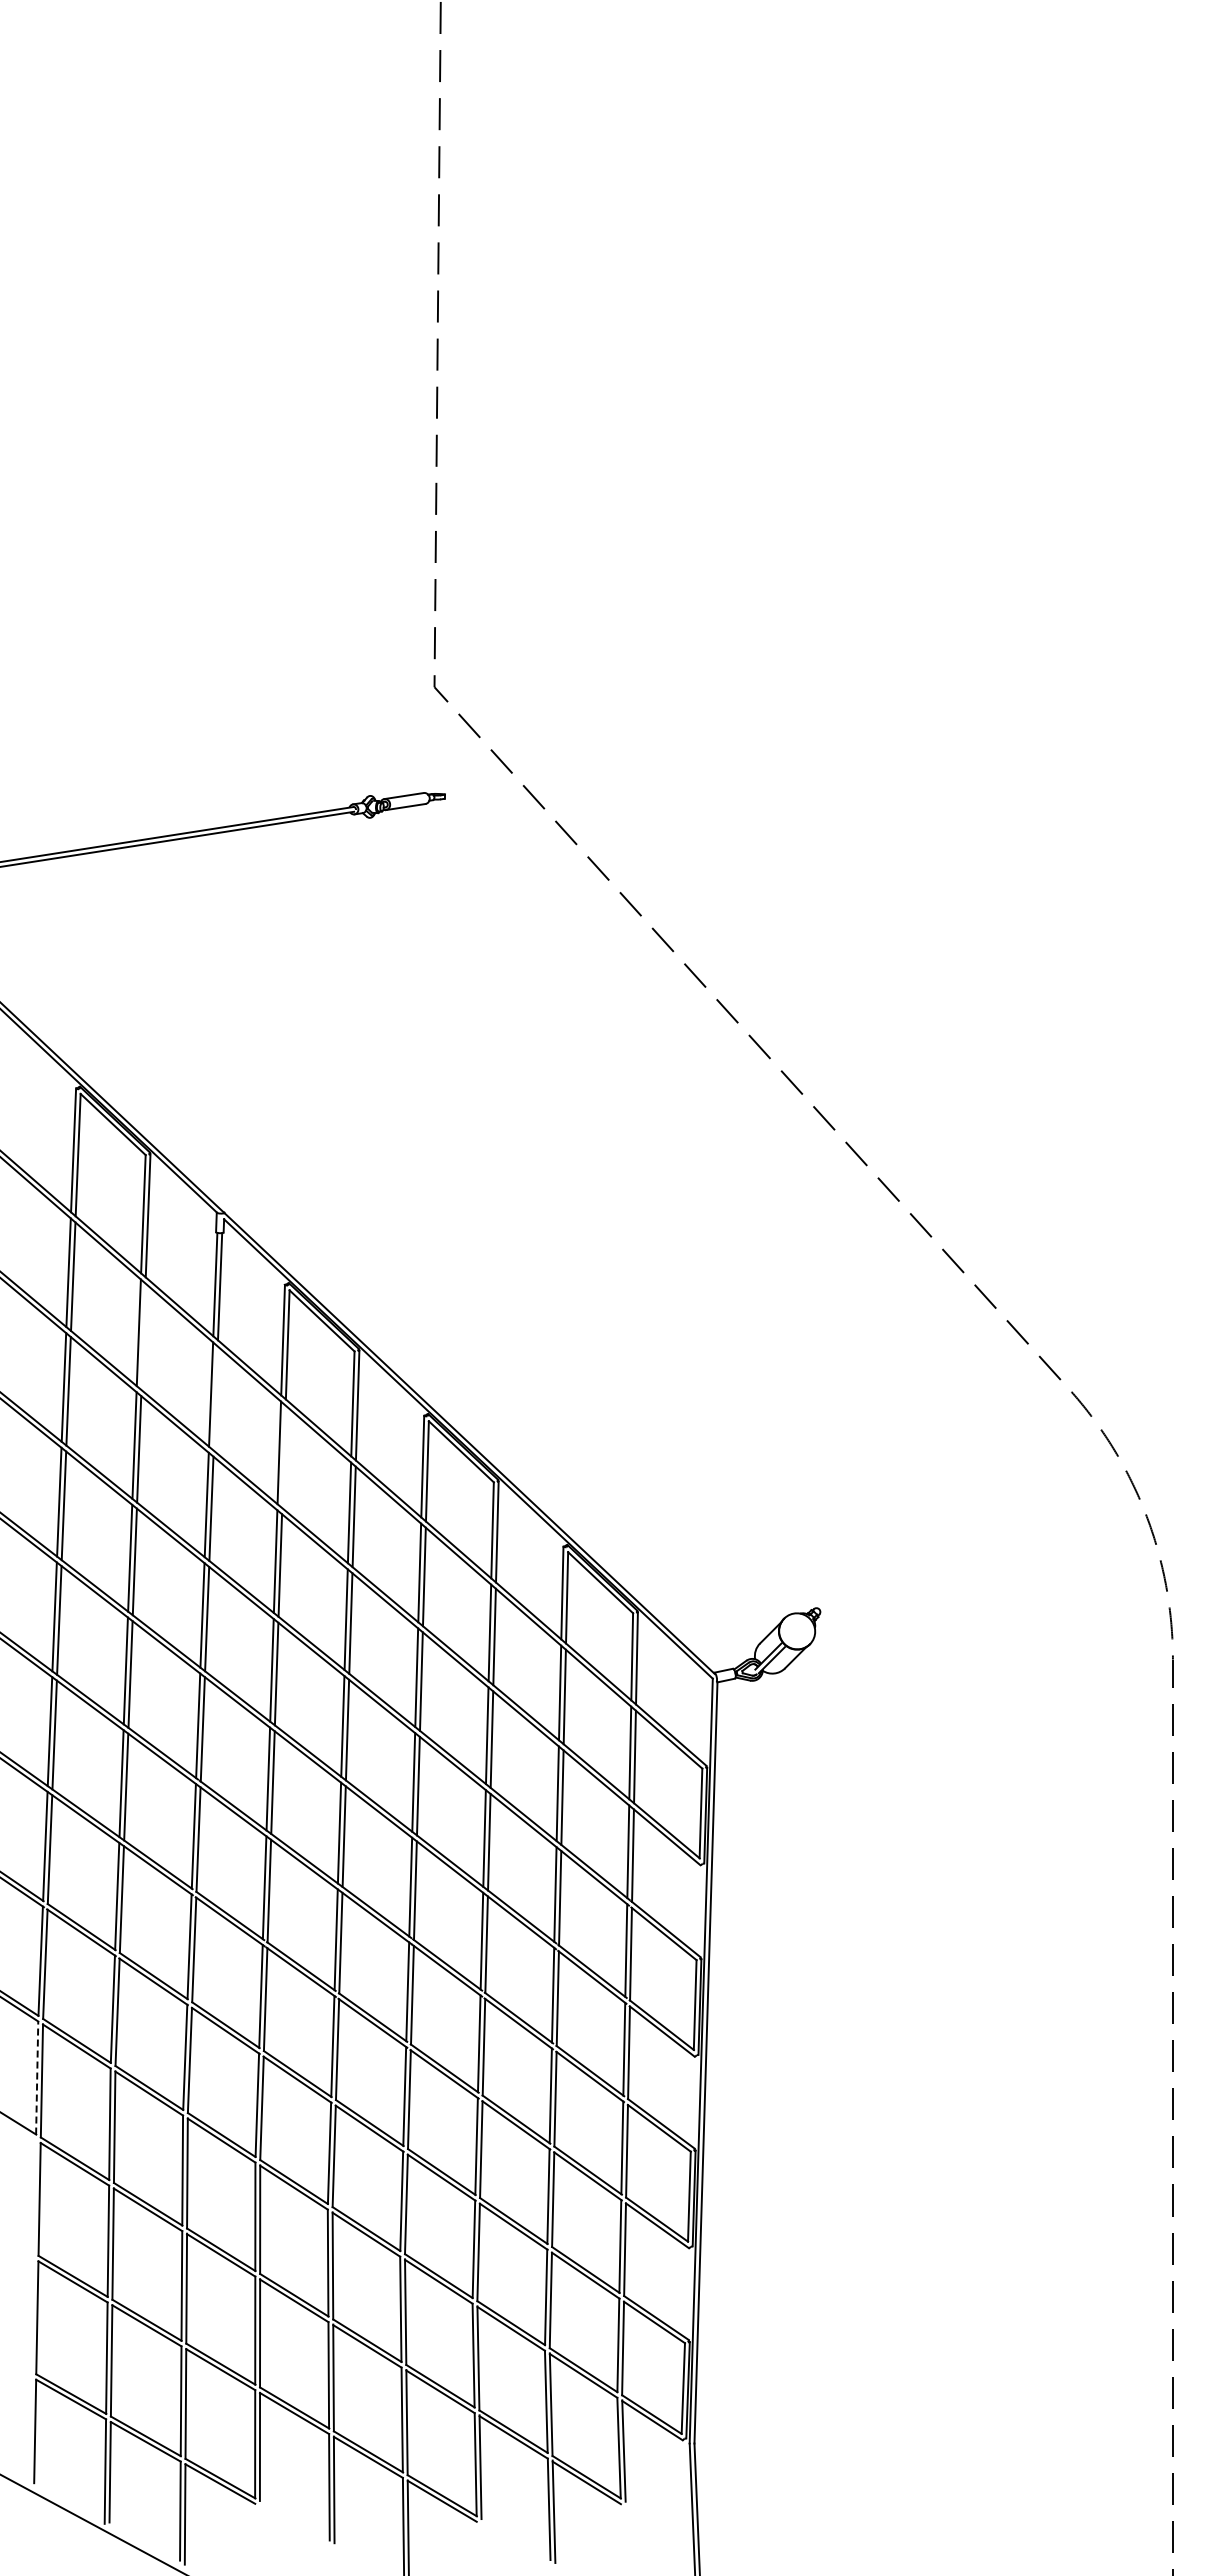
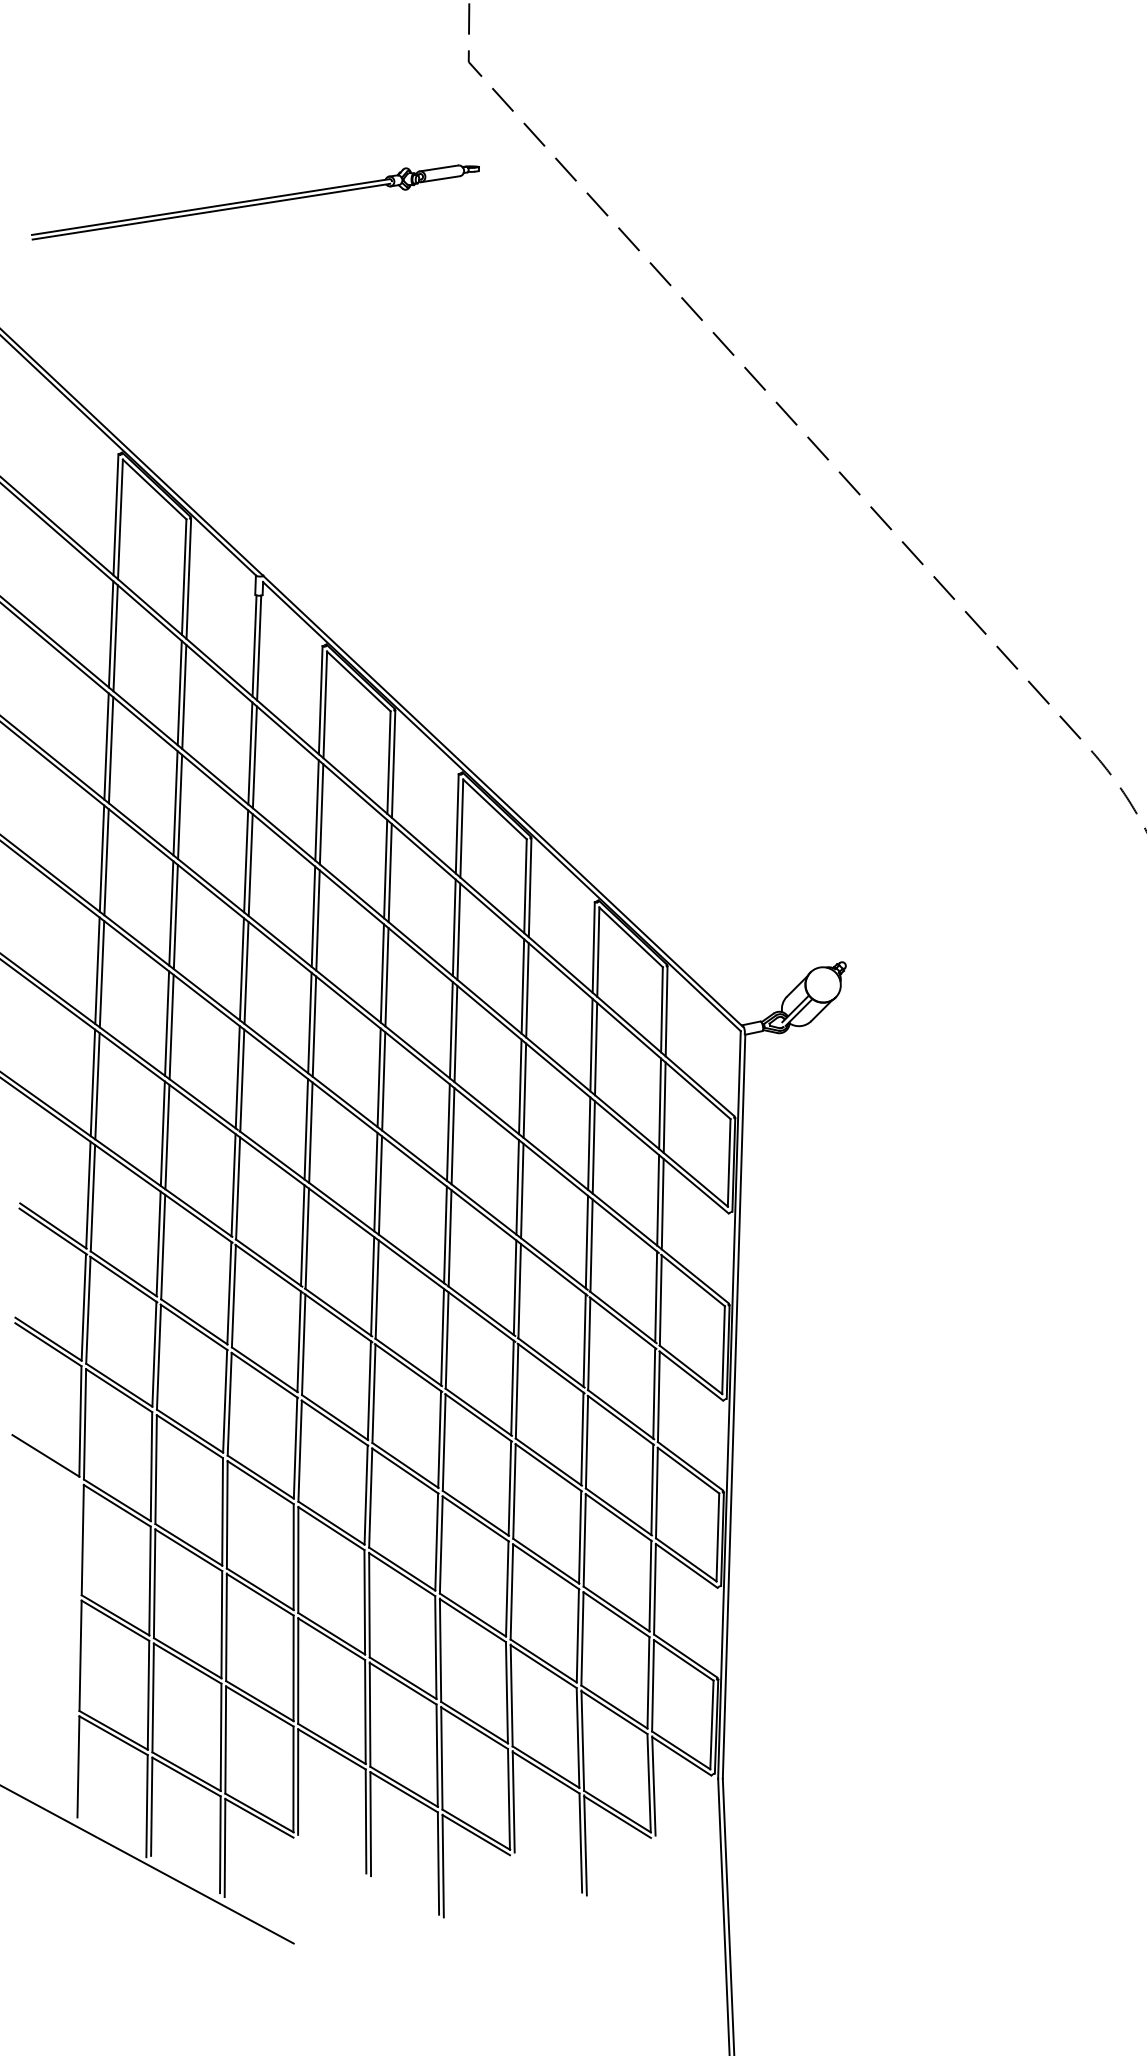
line: (143, 1336) -> (184, 696), added
line: (215, 1398) -> (254, 757), added
line: (283, 1456) -> (321, 813), added
line: (37, 2078) -> (80, 1421), dashed -> solid

